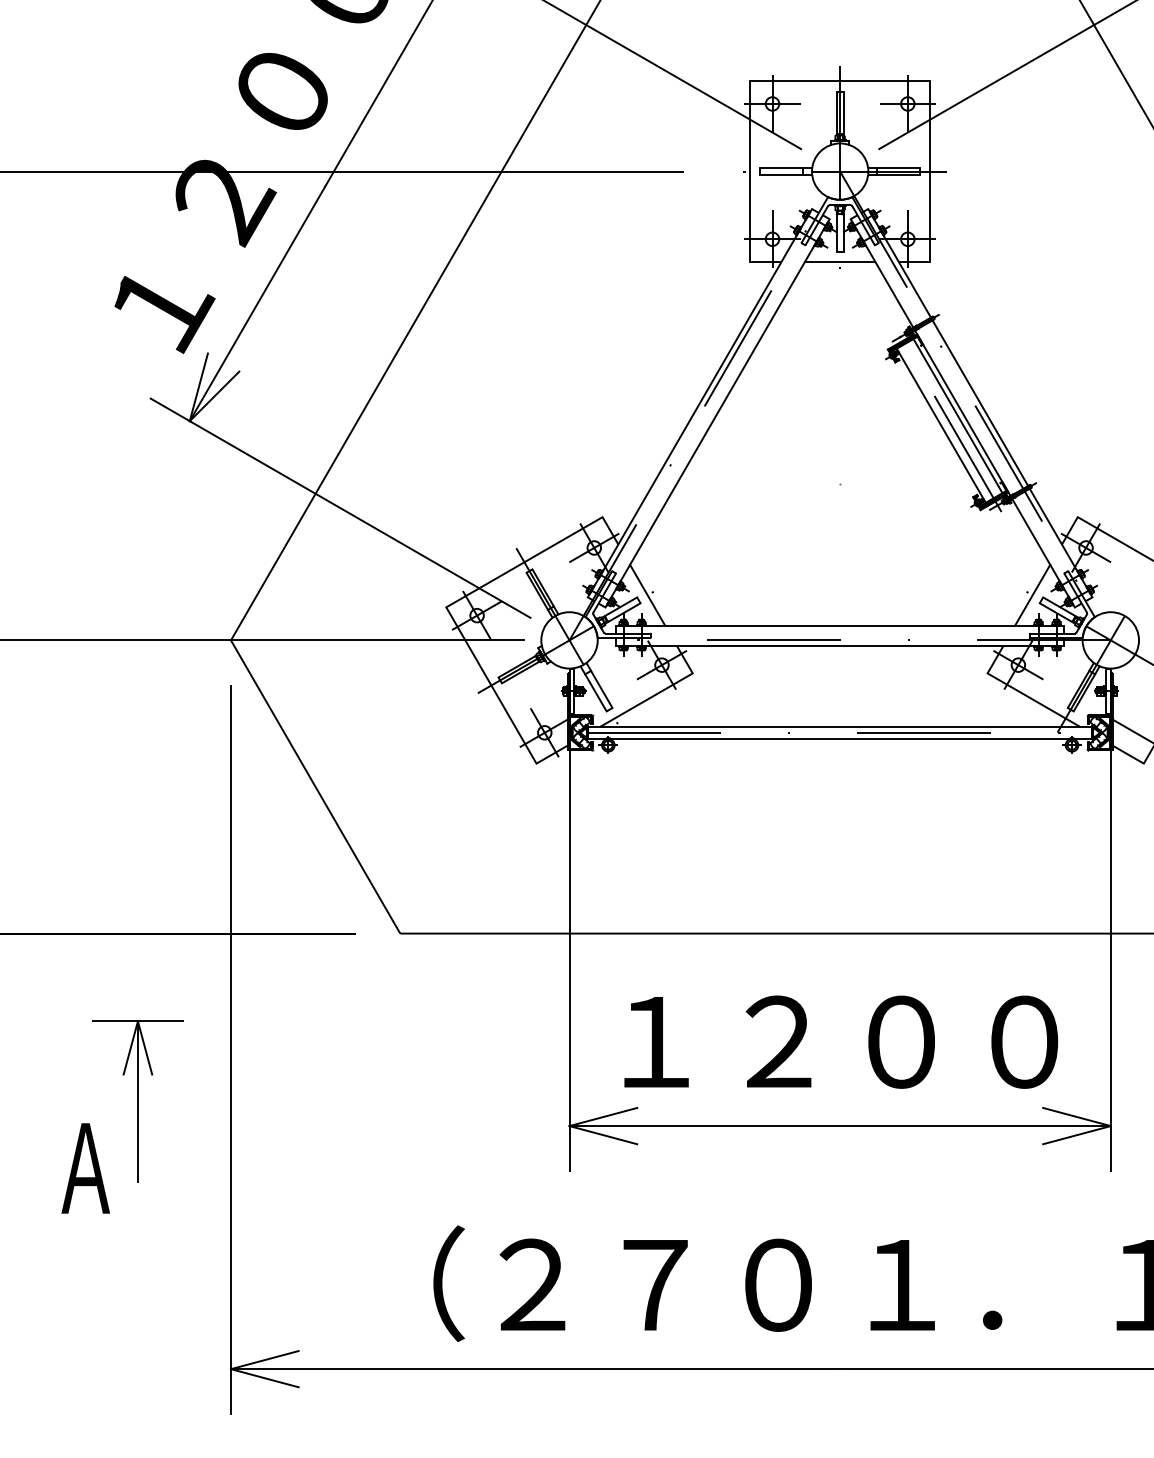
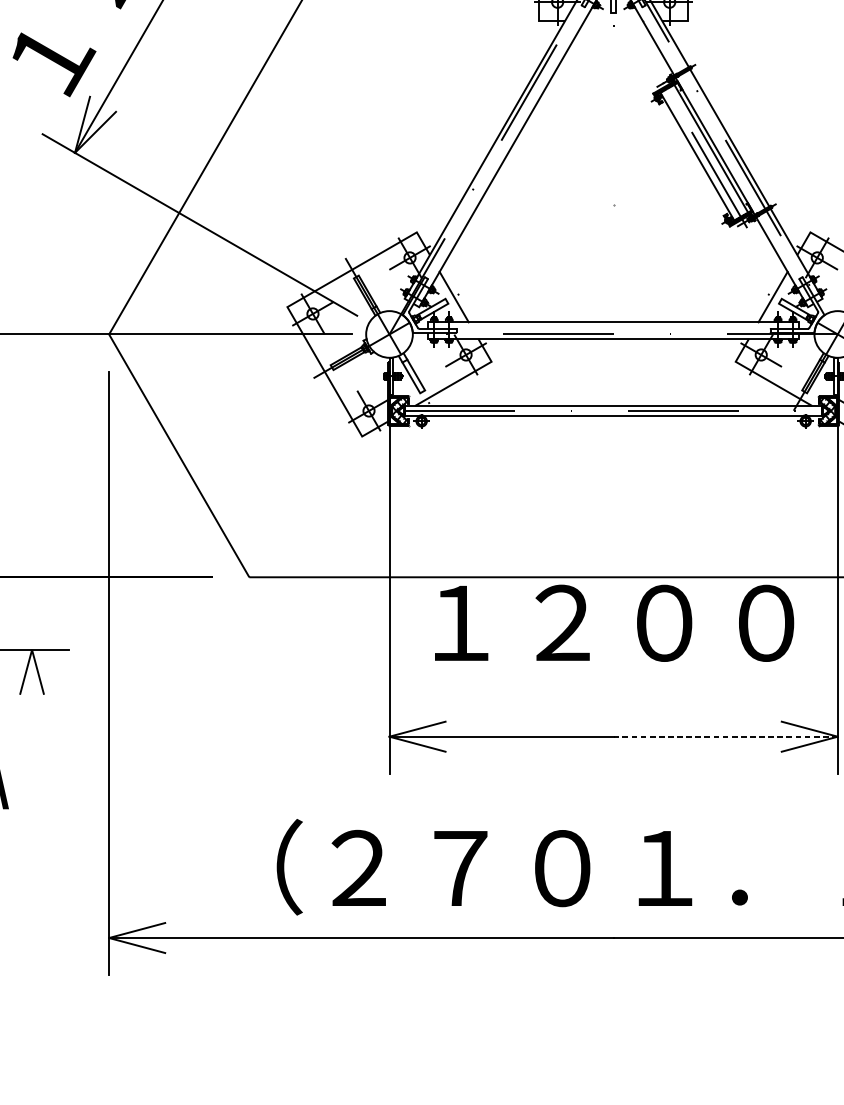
line: (840, 261) -> (613, 20), removed
text: (841, 1041) -> (614, 622), moved
line: (137, 1101) -> (31, 716), removed
line: (974, 1126) -> (724, 737), solid -> dashed

